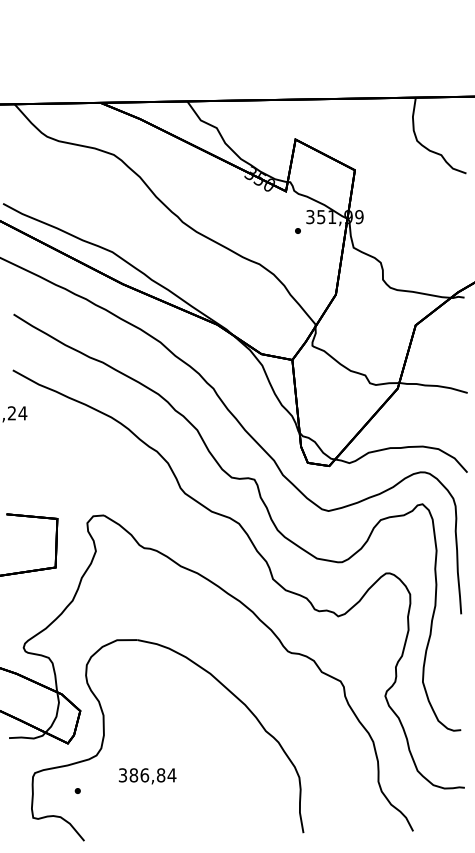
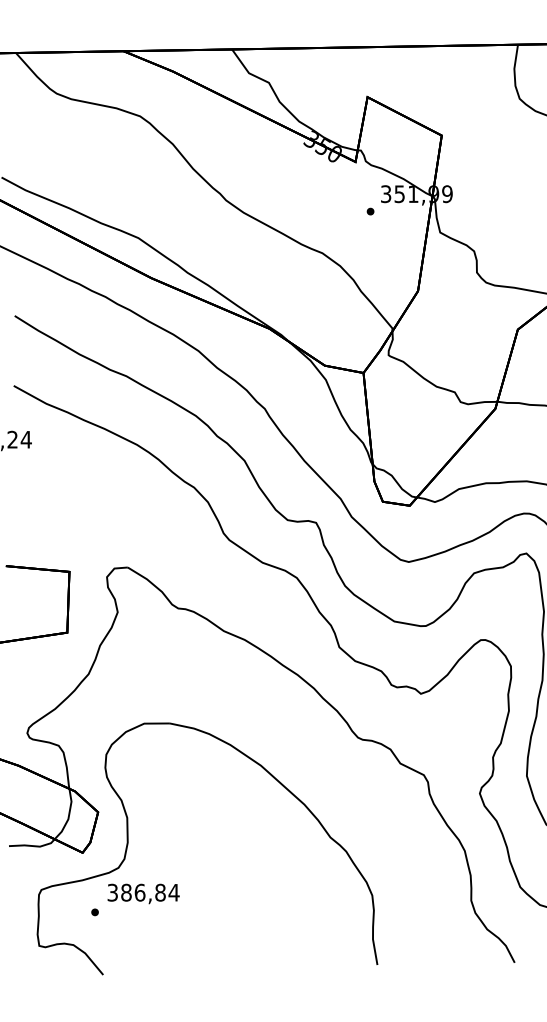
text: (147, 776) -> (143, 894), moved

